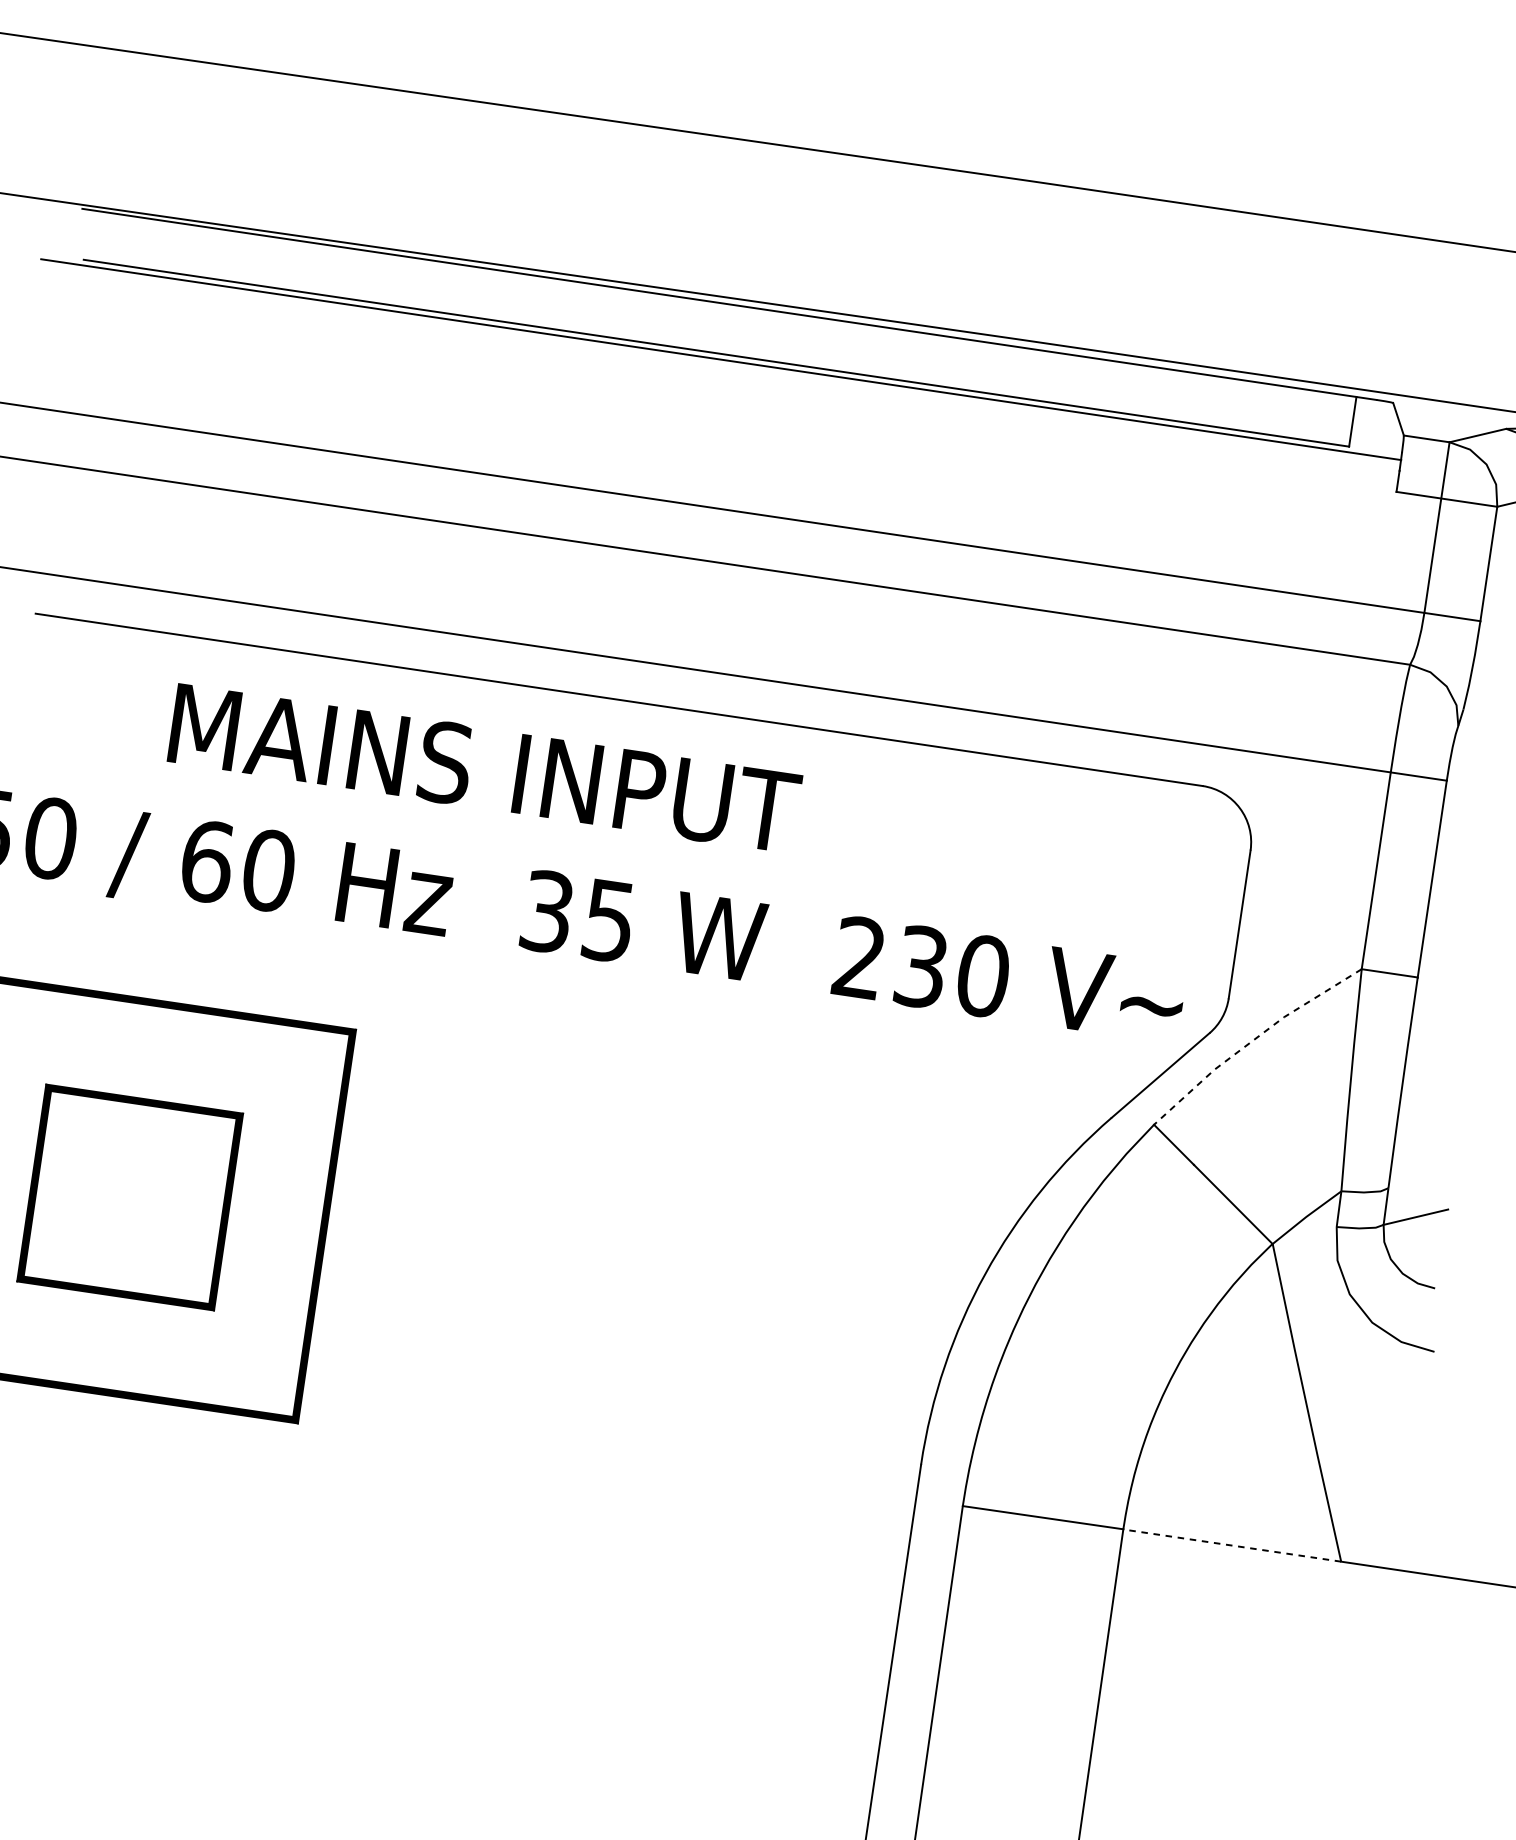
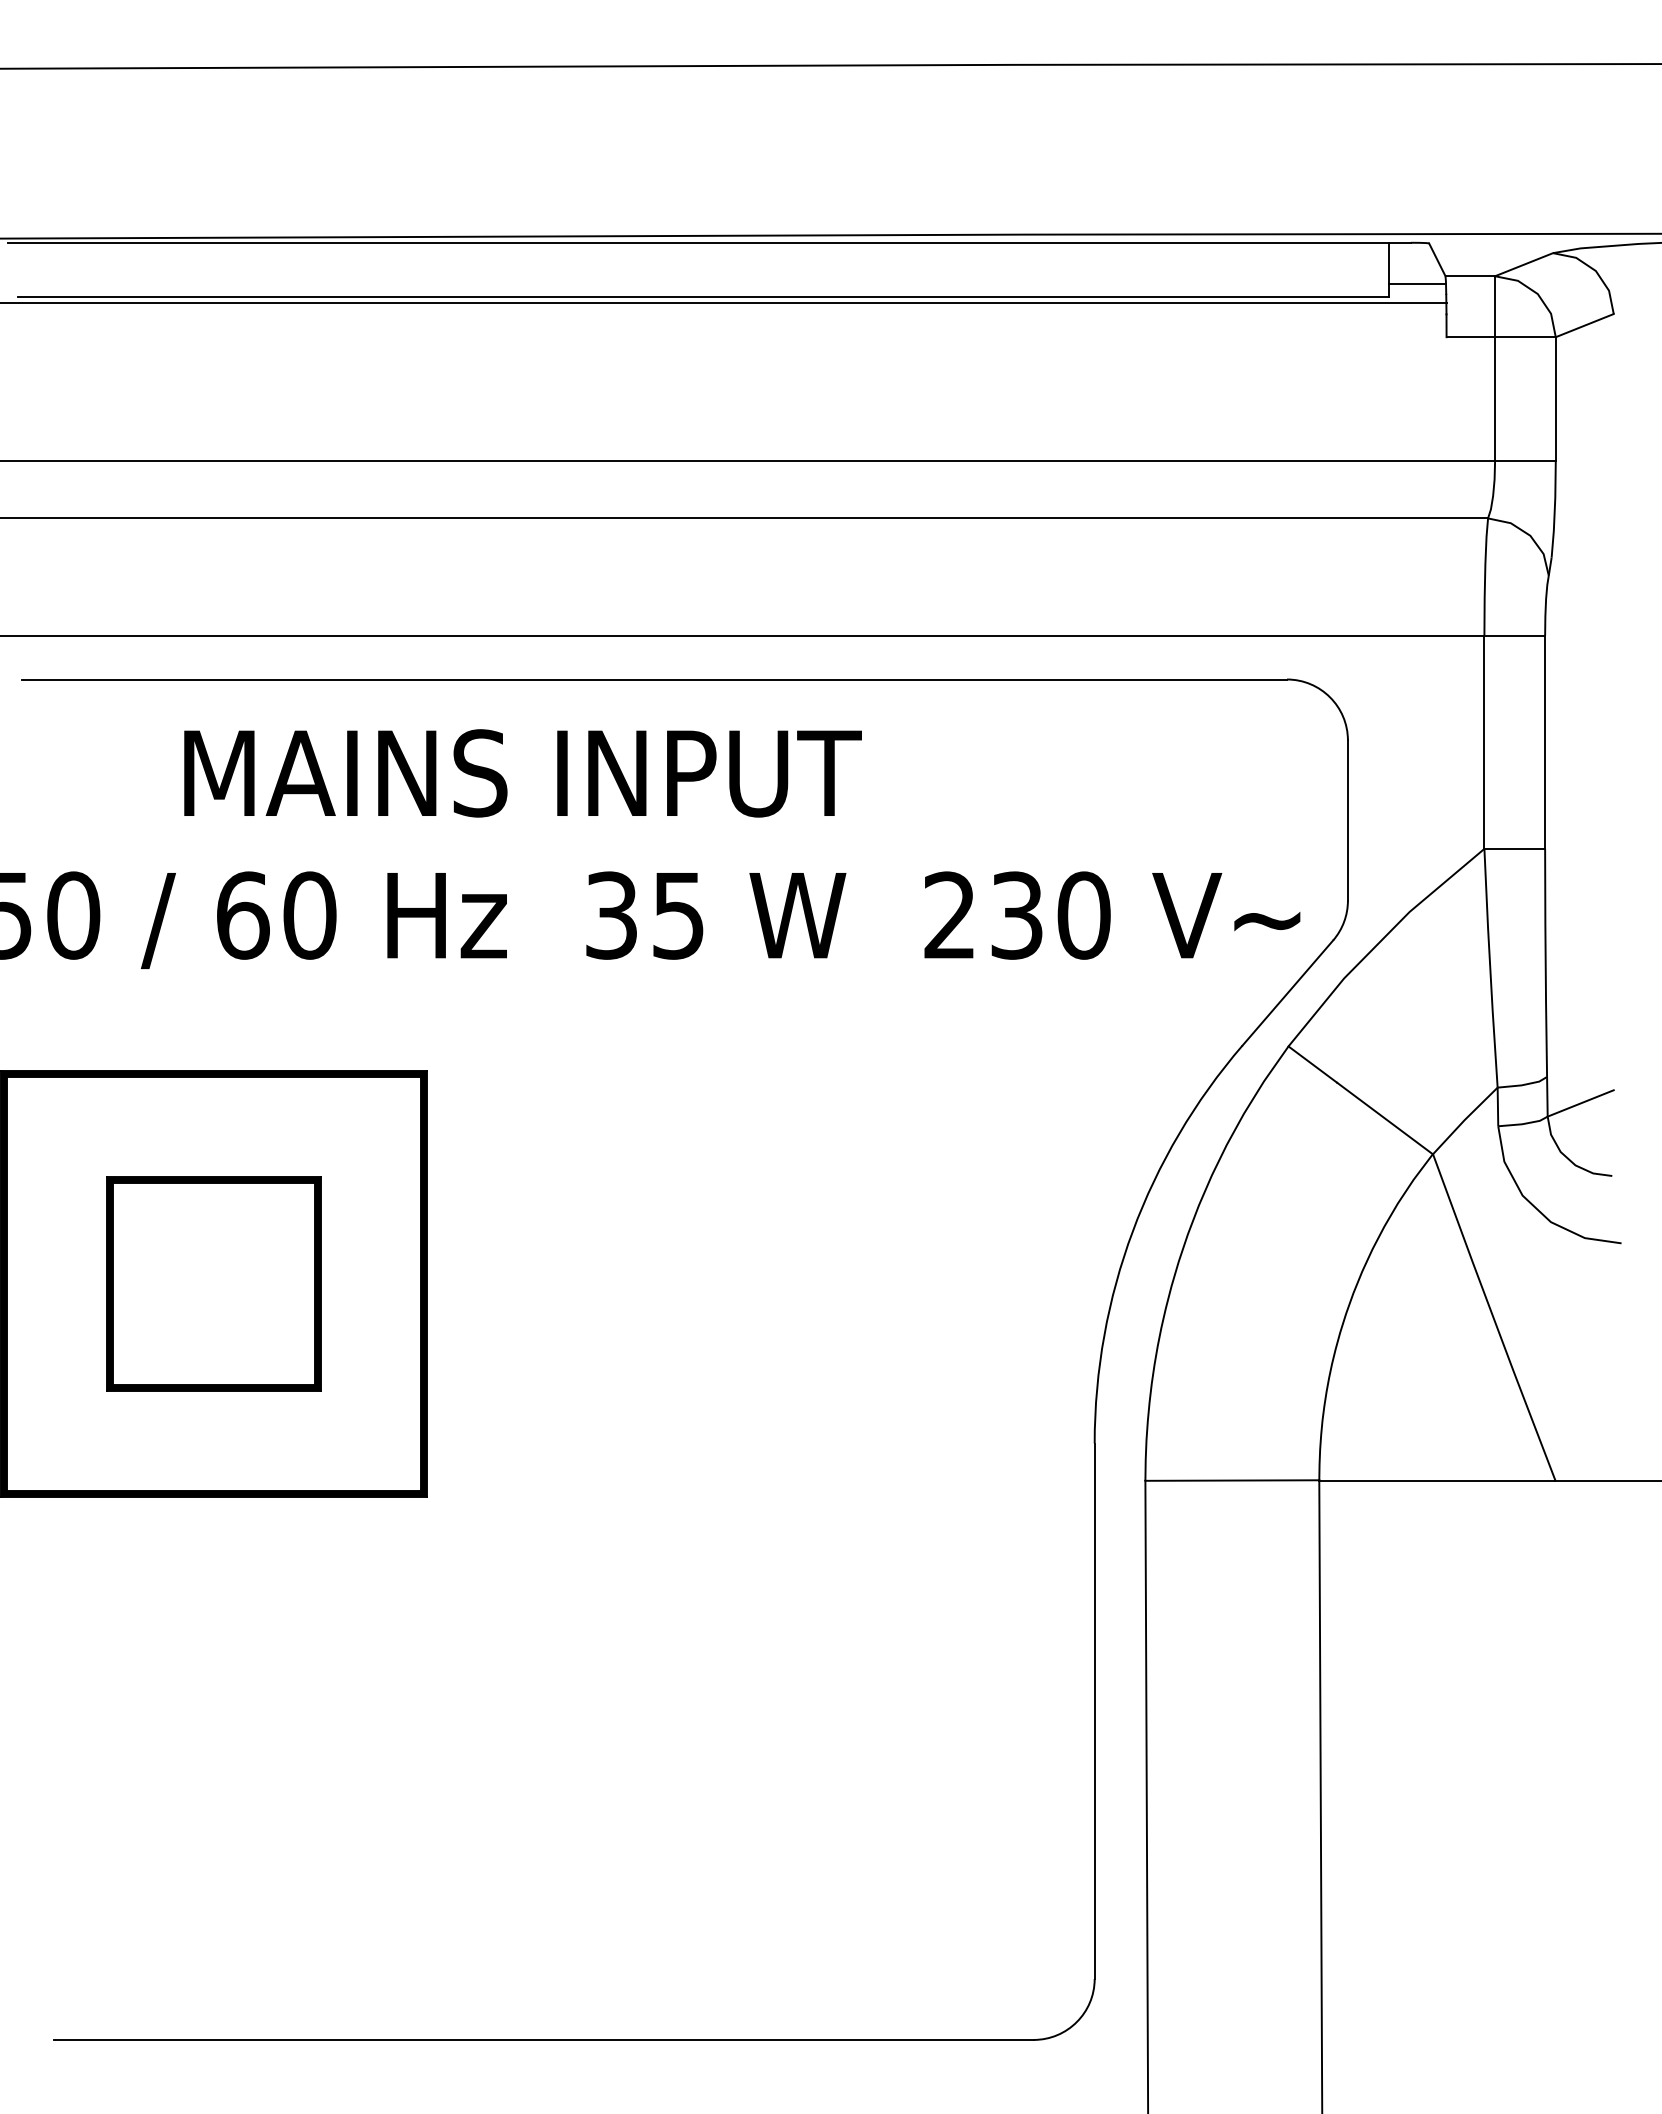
line: (1376, 439) -> (1417, 284), added
line: (1253, 1040) -> (1380, 941), dashed -> solid
line: (1231, 1545) -> (1436, 1480), dashed -> solid

